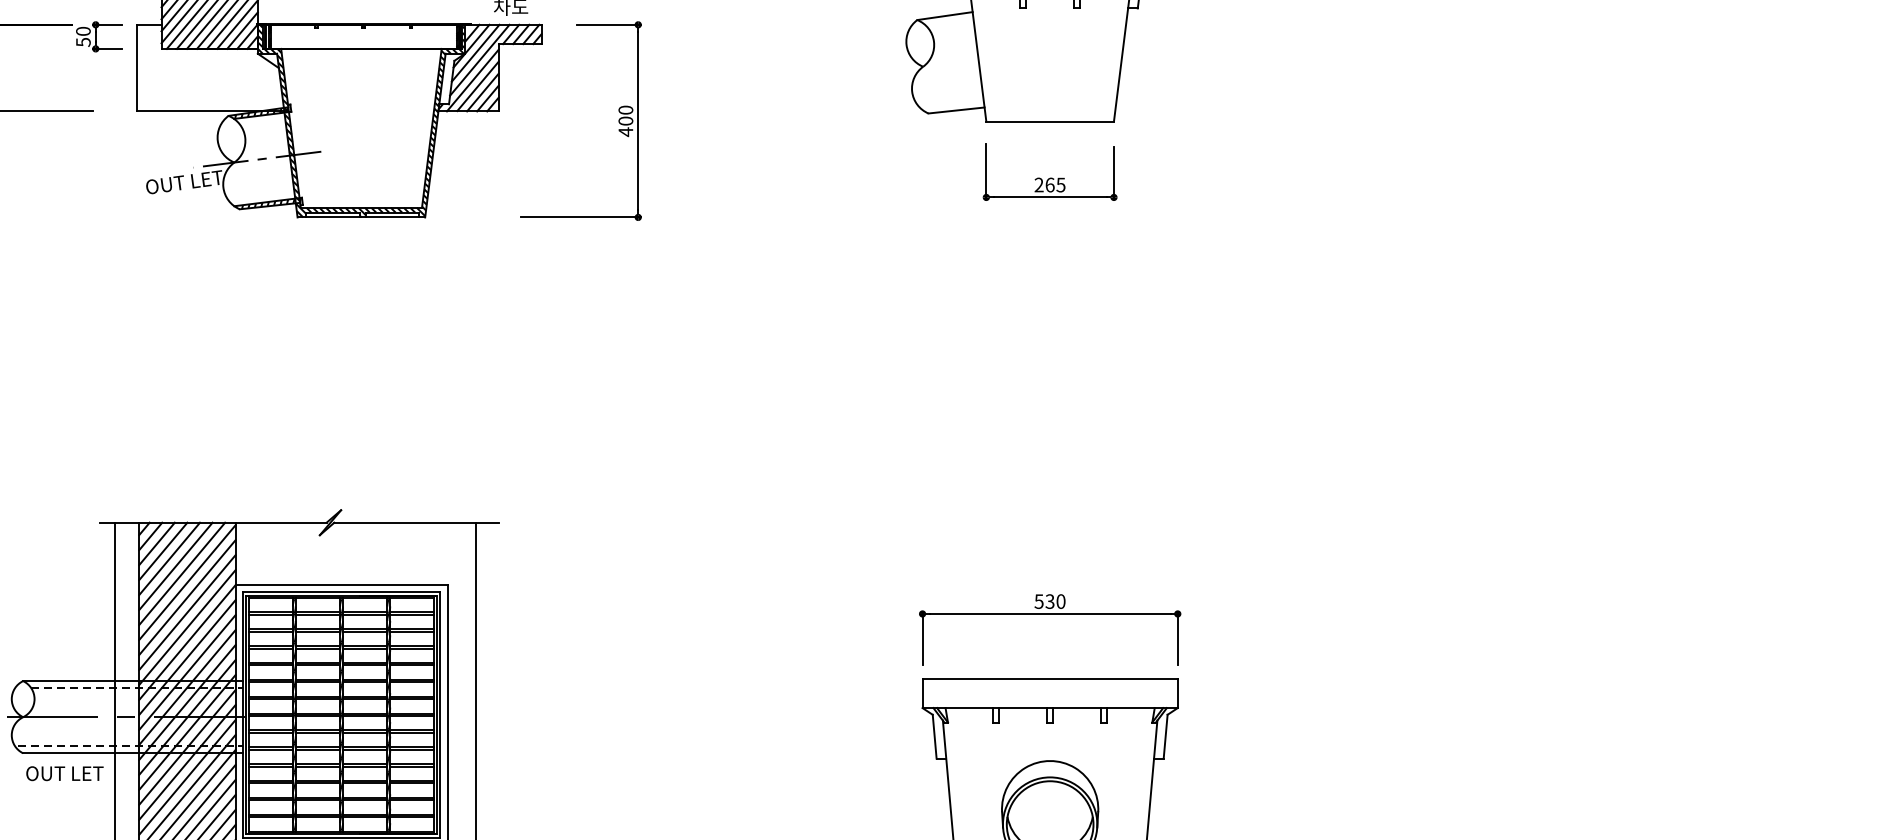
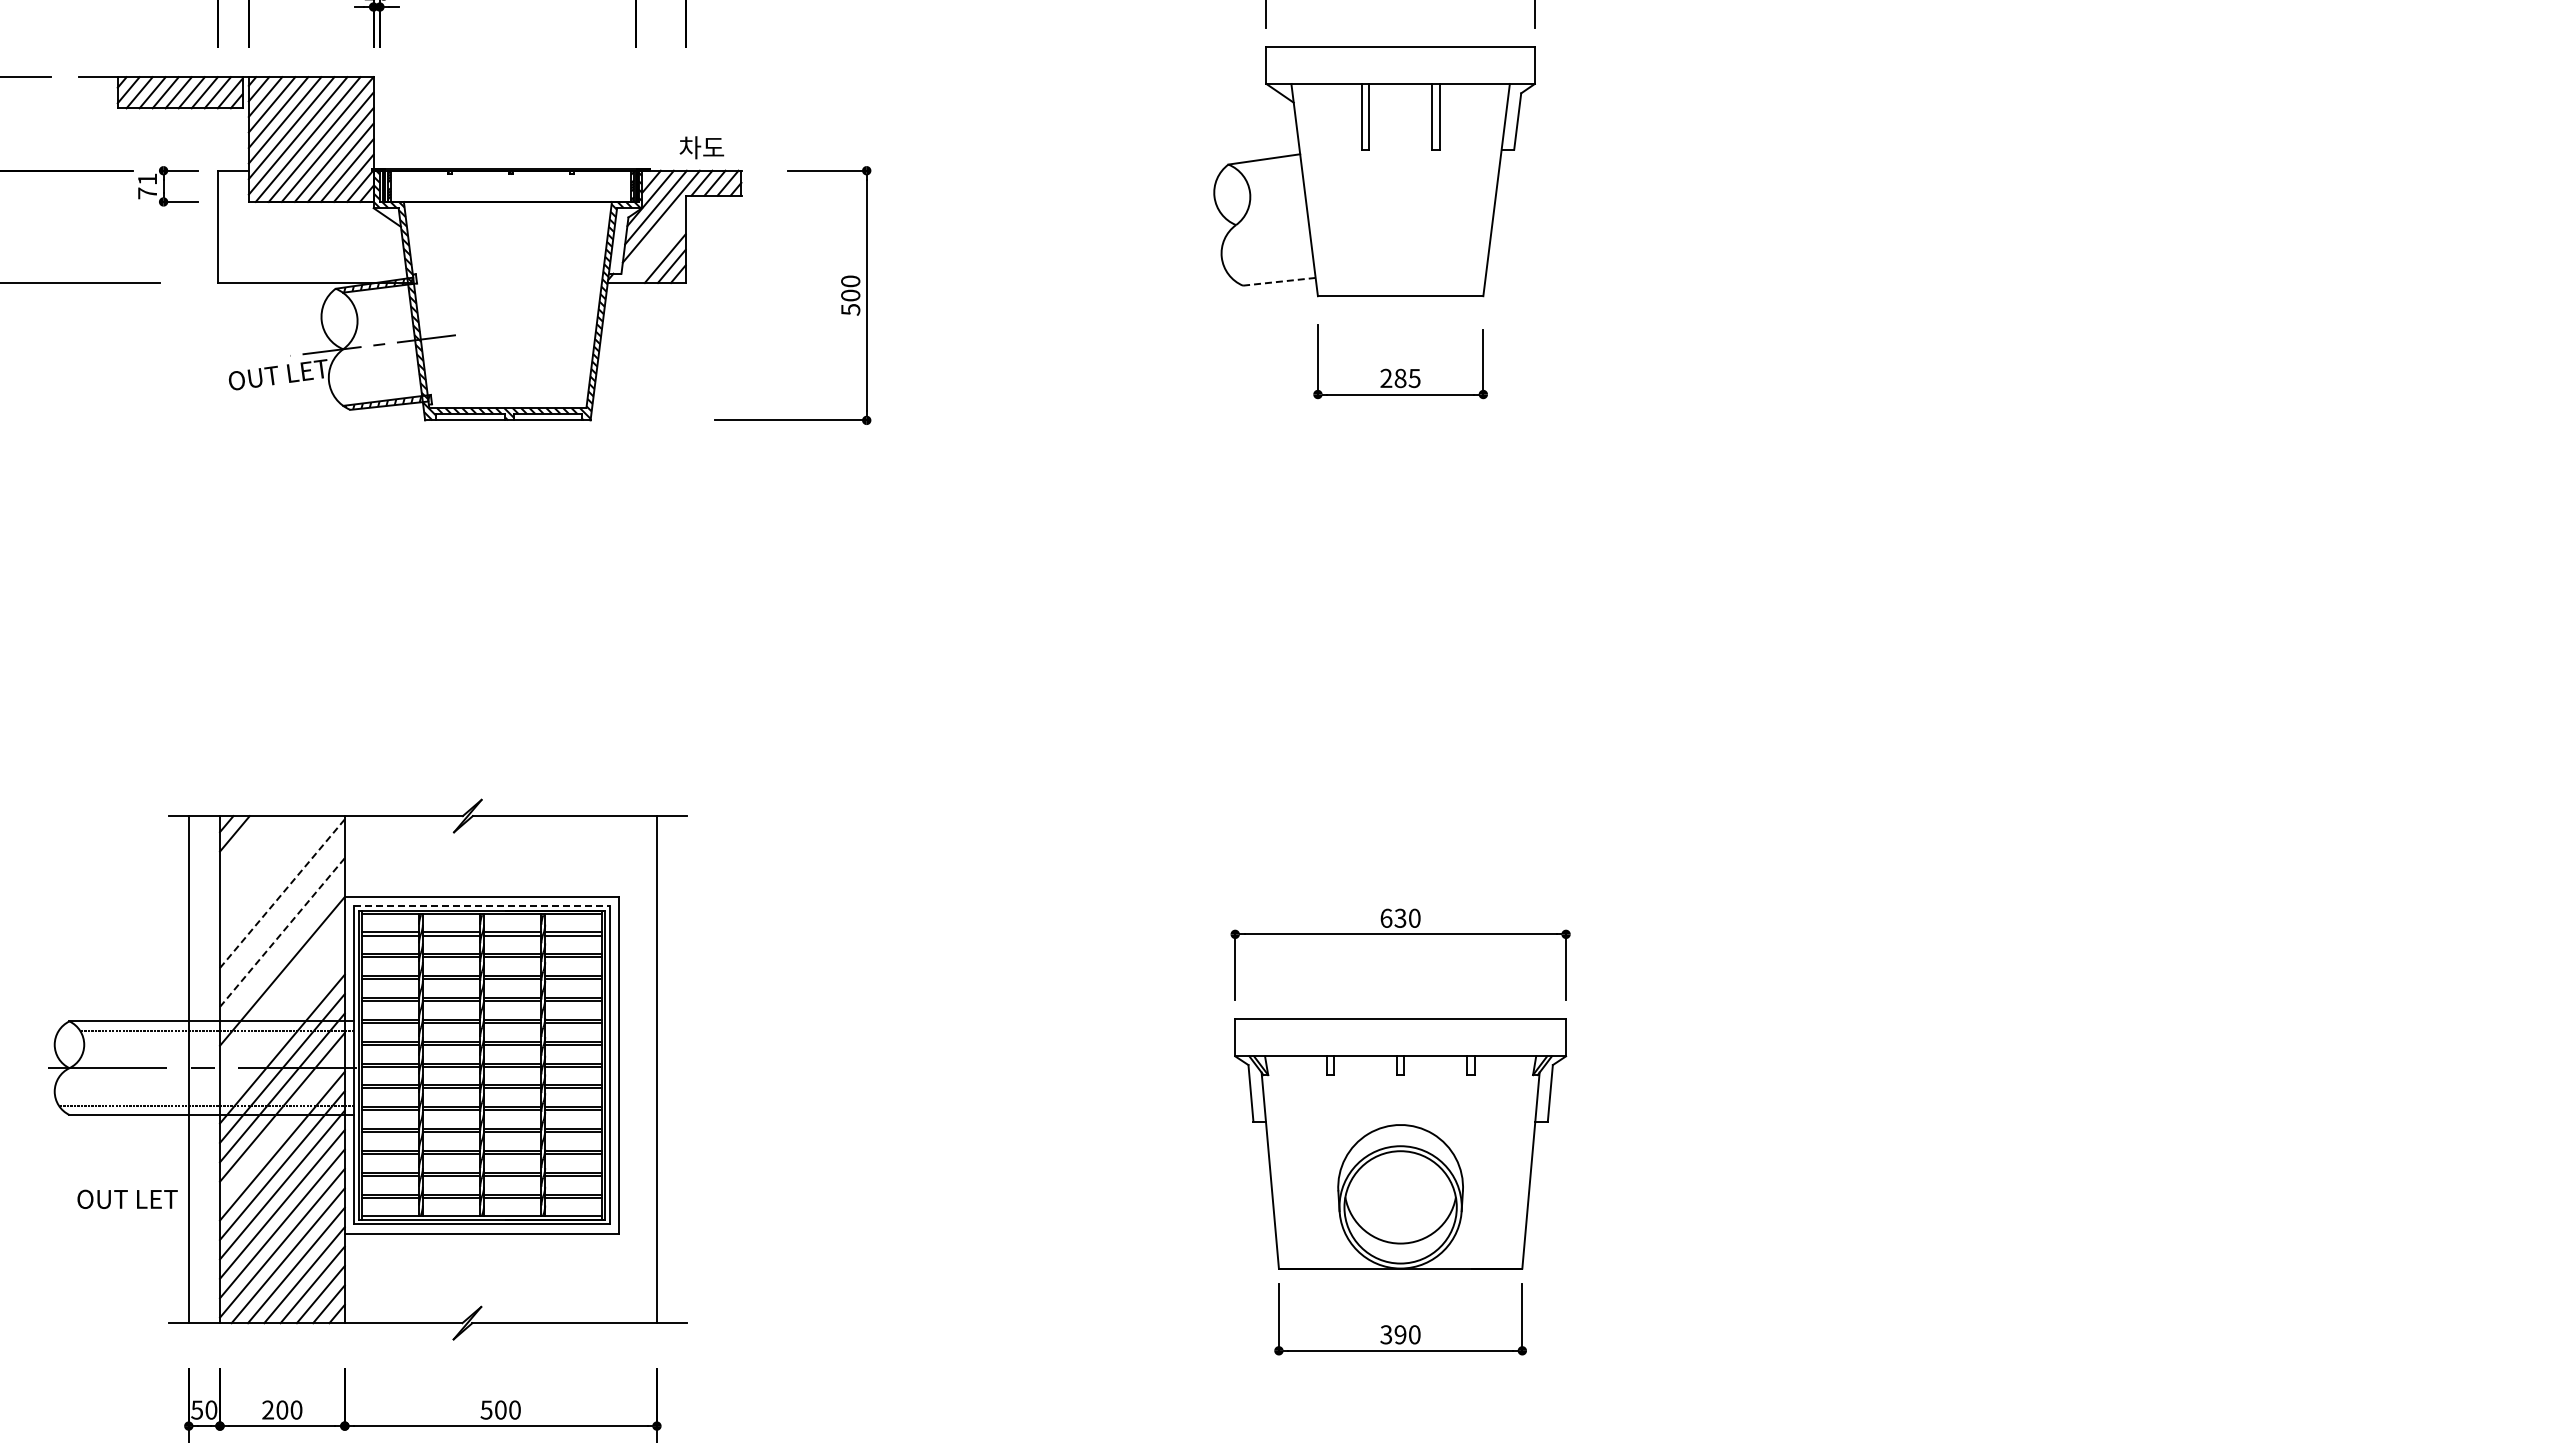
text: (83, 36) -> (147, 186), 50 -> 71
line: (472, 80) -> (651, 242), removed
line: (477, 86) -> (658, 250), removed
line: (956, 110) -> (1279, 281), solid -> dashed
text: (625, 131) -> (850, 309), 400 -> 500
text: (1050, 184) -> (1400, 377), 265 -> 285
line: (157, 543) -> (243, 843), removed
line: (163, 551) -> (251, 853), removed
line: (169, 558) -> (259, 862), removed
line: (175, 566) -> (267, 872), removed
line: (182, 573) -> (275, 882), removed
line: (187, 582) -> (282, 893), solid -> dashed
line: (341, 591) -> (482, 905), solid -> dashed
line: (187, 597) -> (282, 912), removed
text: (1039, 600) -> (1386, 917), 530 -> 630
line: (187, 612) -> (282, 932), solid -> dashed
line: (187, 627) -> (282, 951), removed
line: (187, 657) -> (282, 990), removed
line: (187, 671) -> (282, 1009), removed
line: (187, 687) -> (282, 1029), removed
line: (187, 762) -> (282, 1126), removed
text: (64, 772) -> (127, 1198), moved

